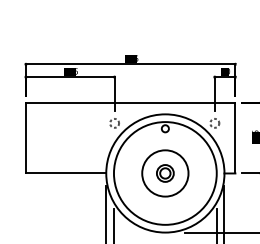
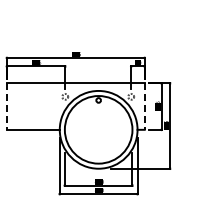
line: (25, 139) -> (6, 107), solid -> dashed
line: (235, 139) -> (144, 107), solid -> dashed
part: (165, 172) -> (98, 129), removed

